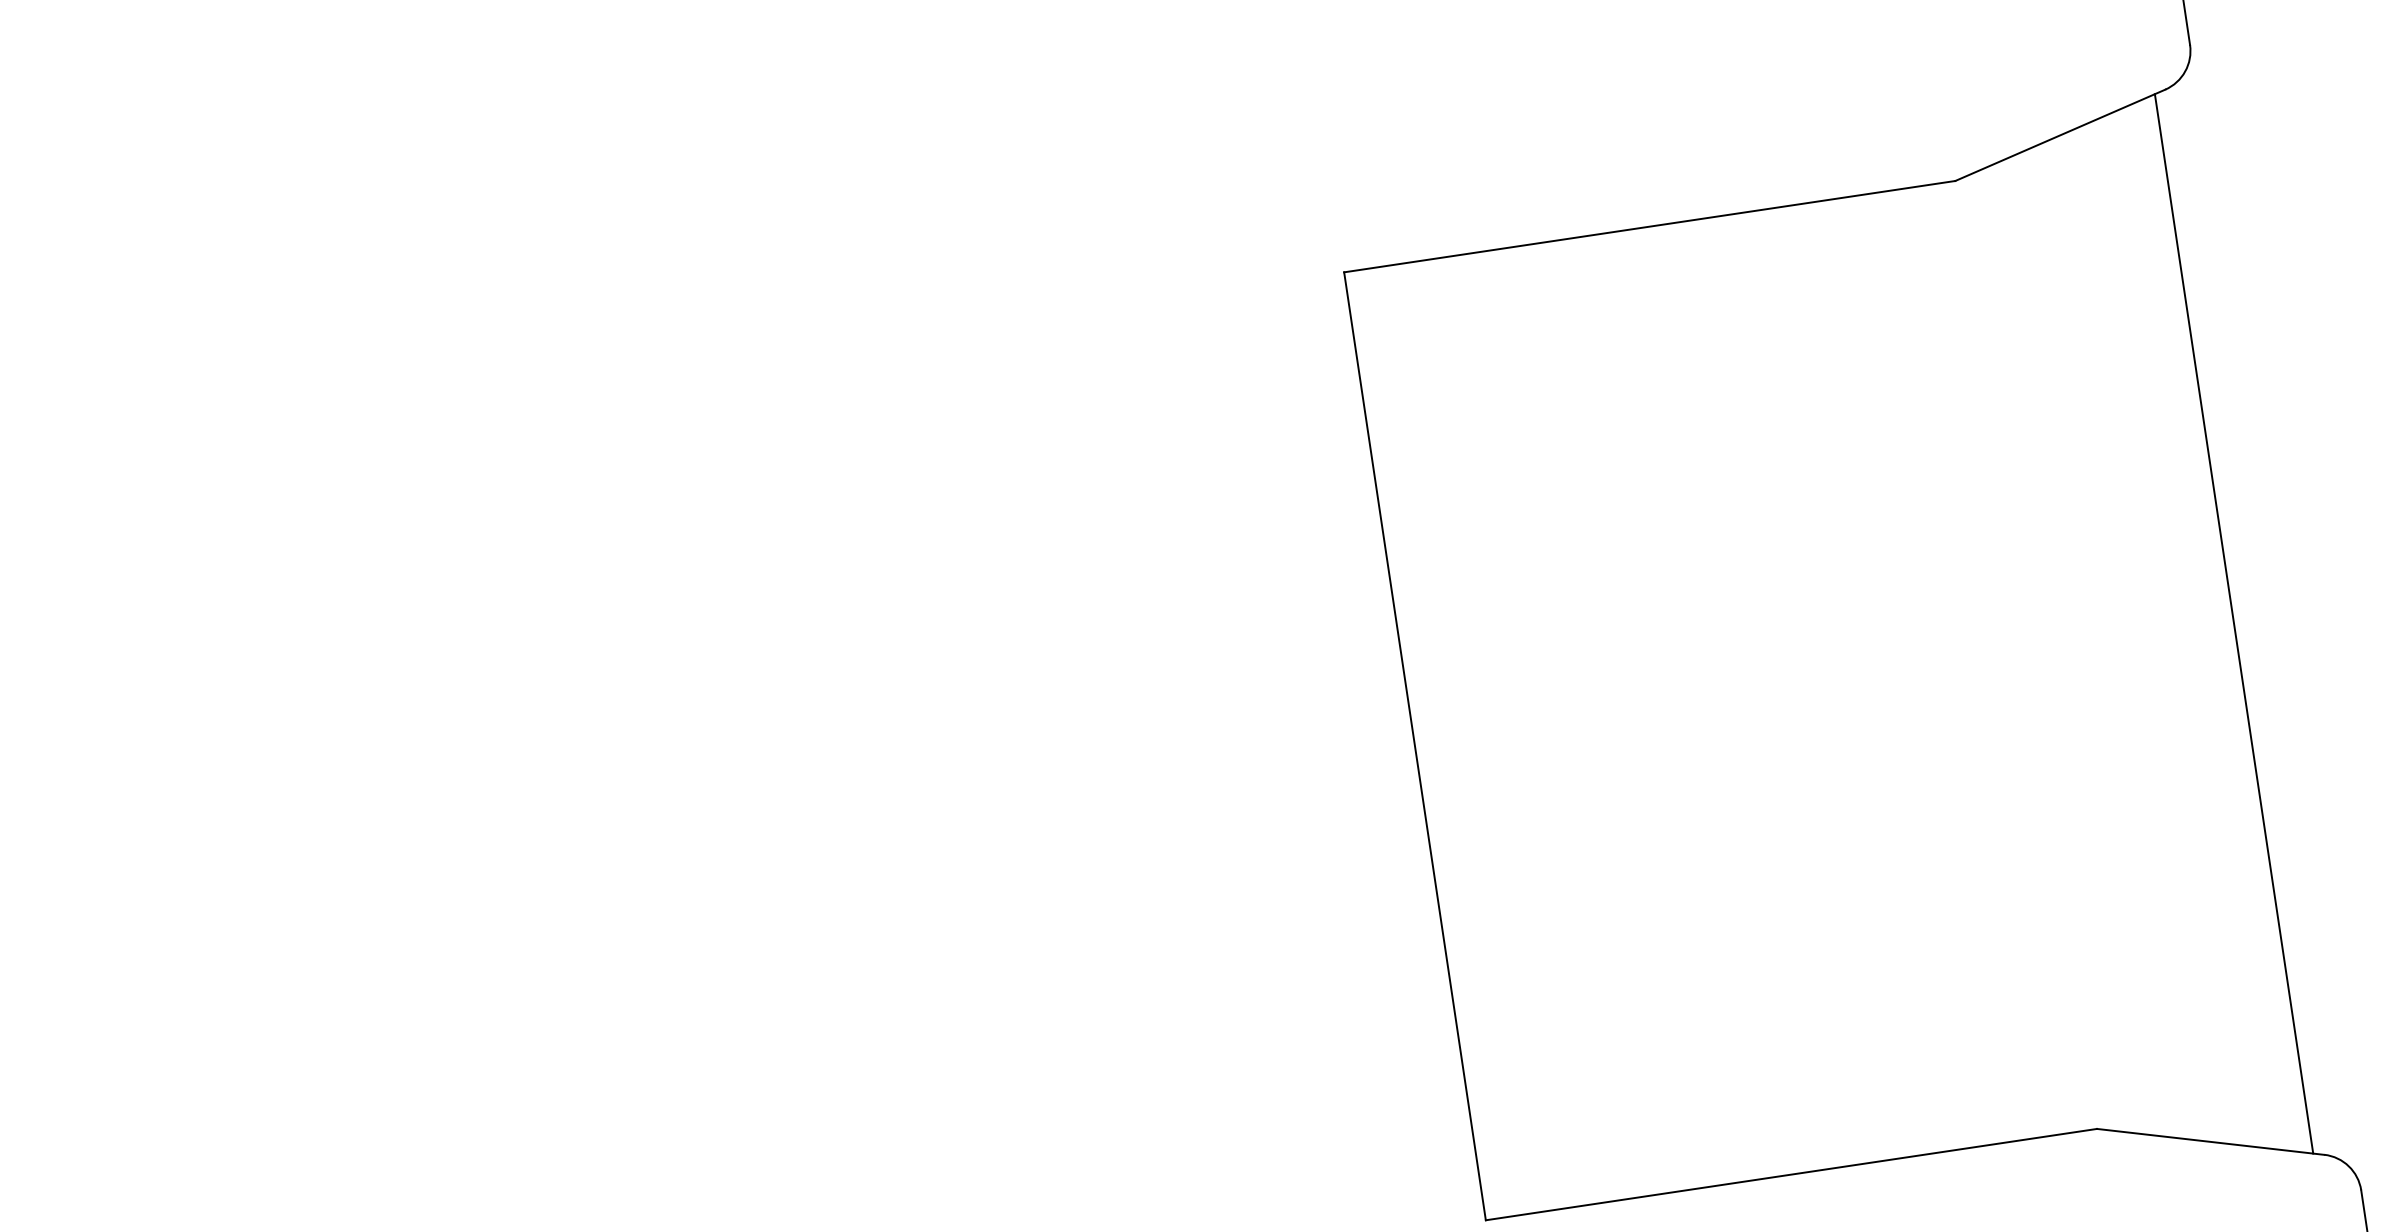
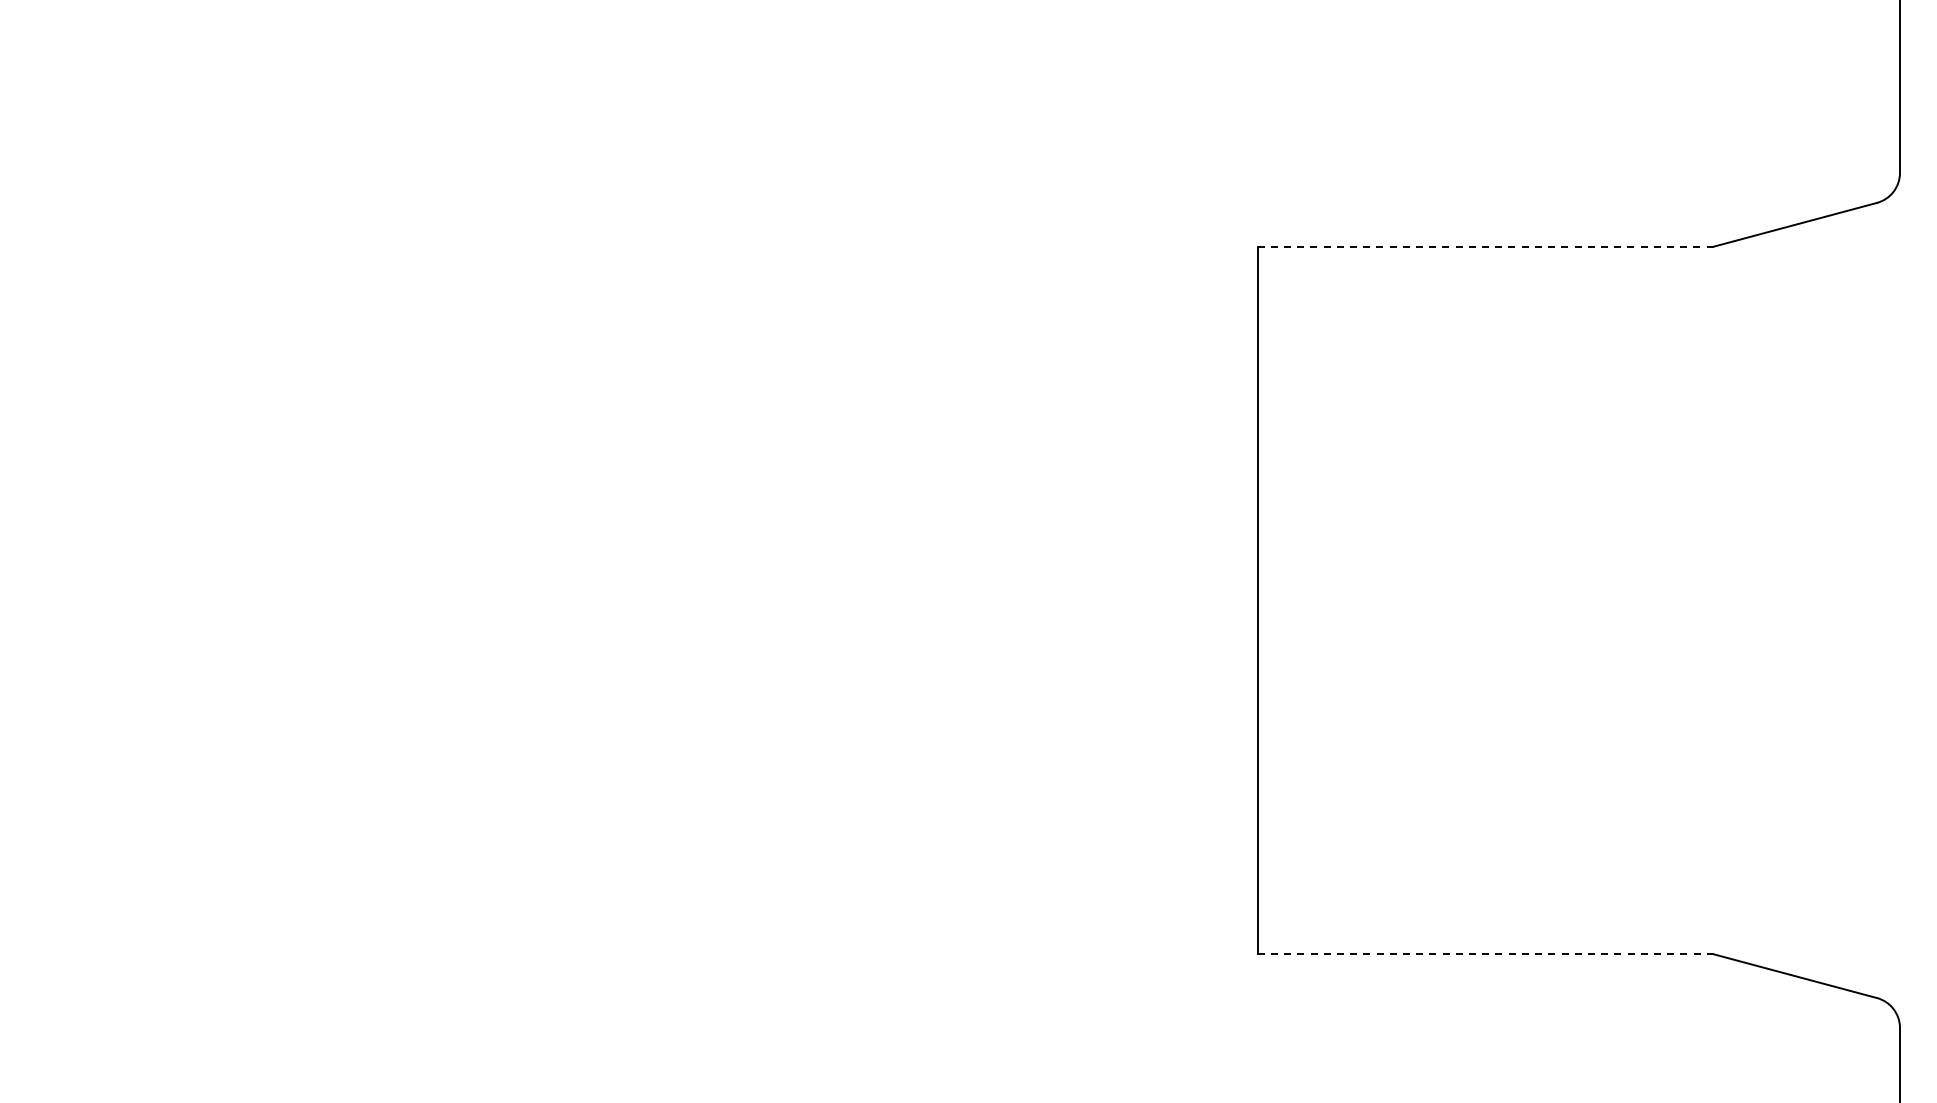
line: (1650, 226) -> (1486, 246), solid -> dashed
line: (2233, 623) -> (1868, 600), removed
line: (1791, 1174) -> (1485, 954), solid -> dashed

